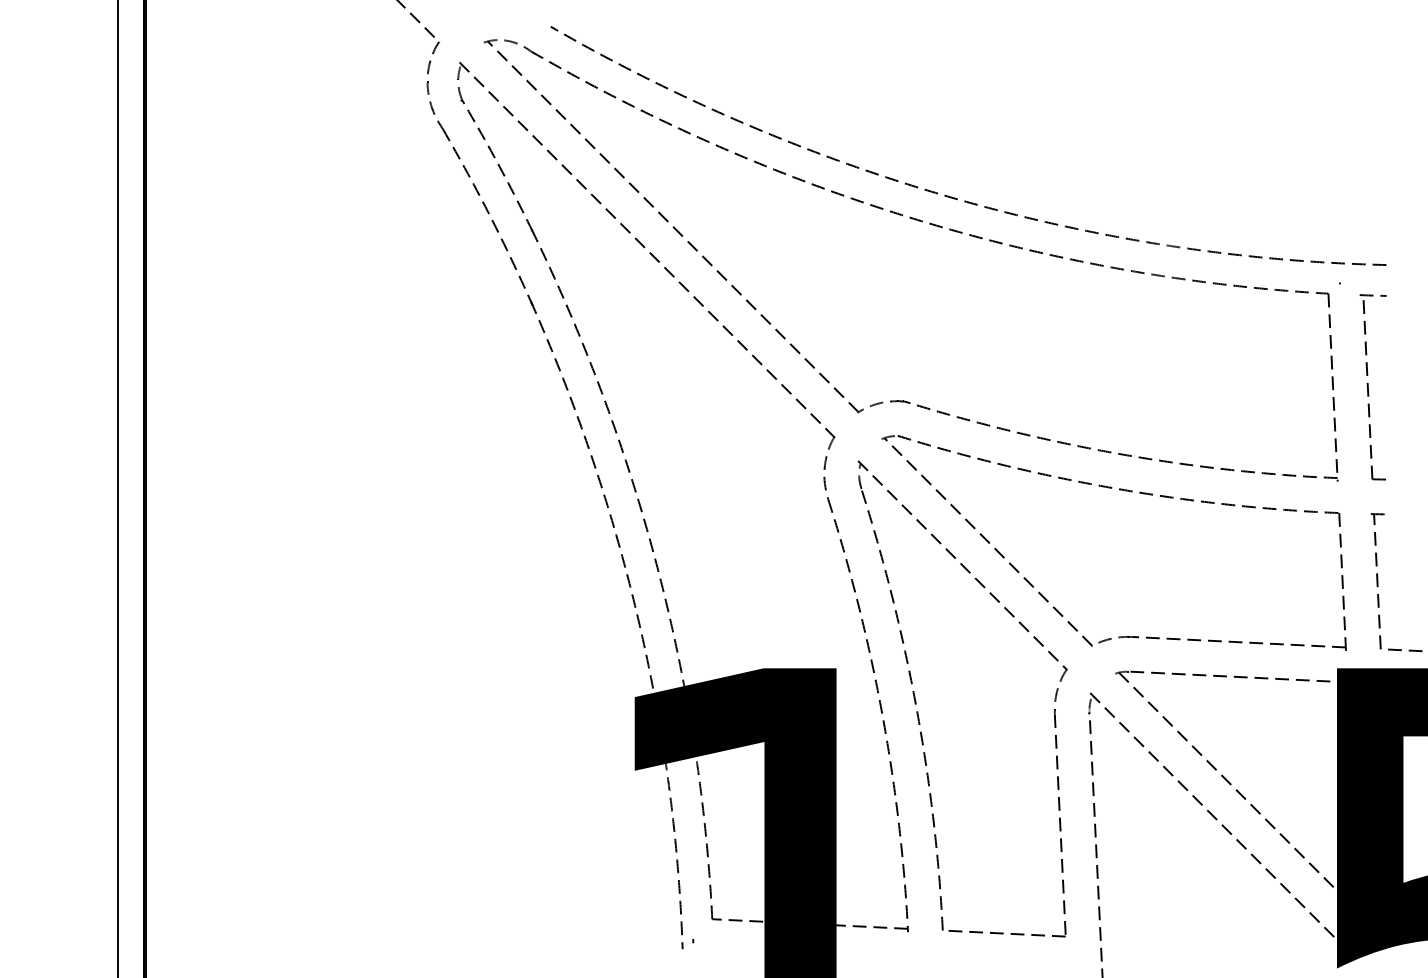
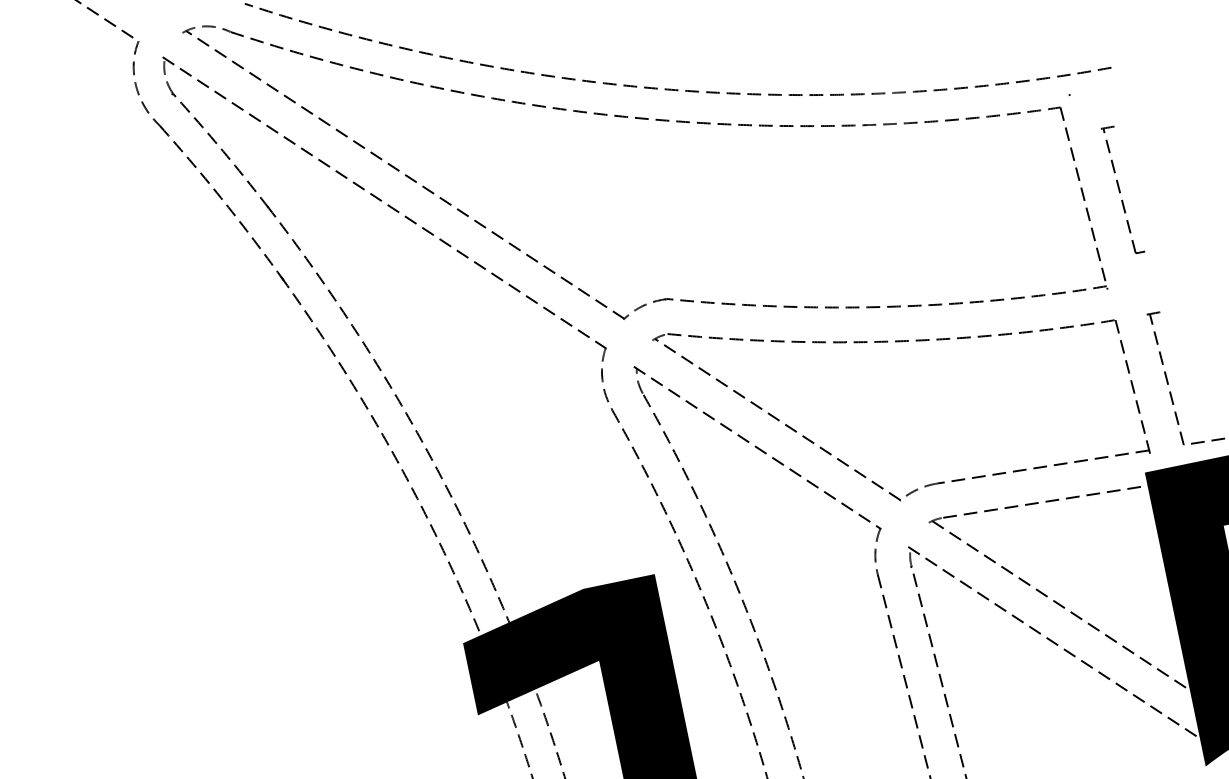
part: (1372, 387) -> (1122, 190), size x0.7

